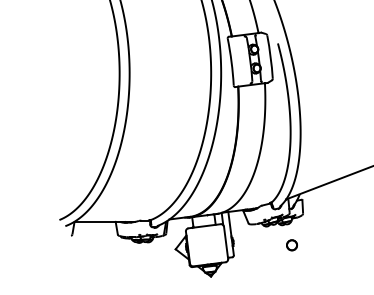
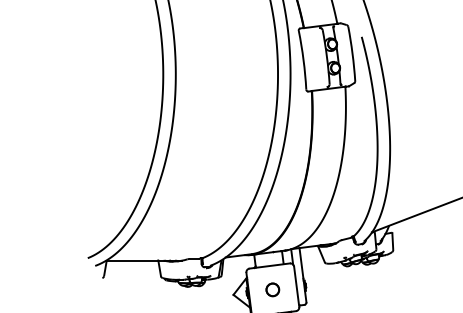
circle: (291, 245) -> (272, 290), moved

